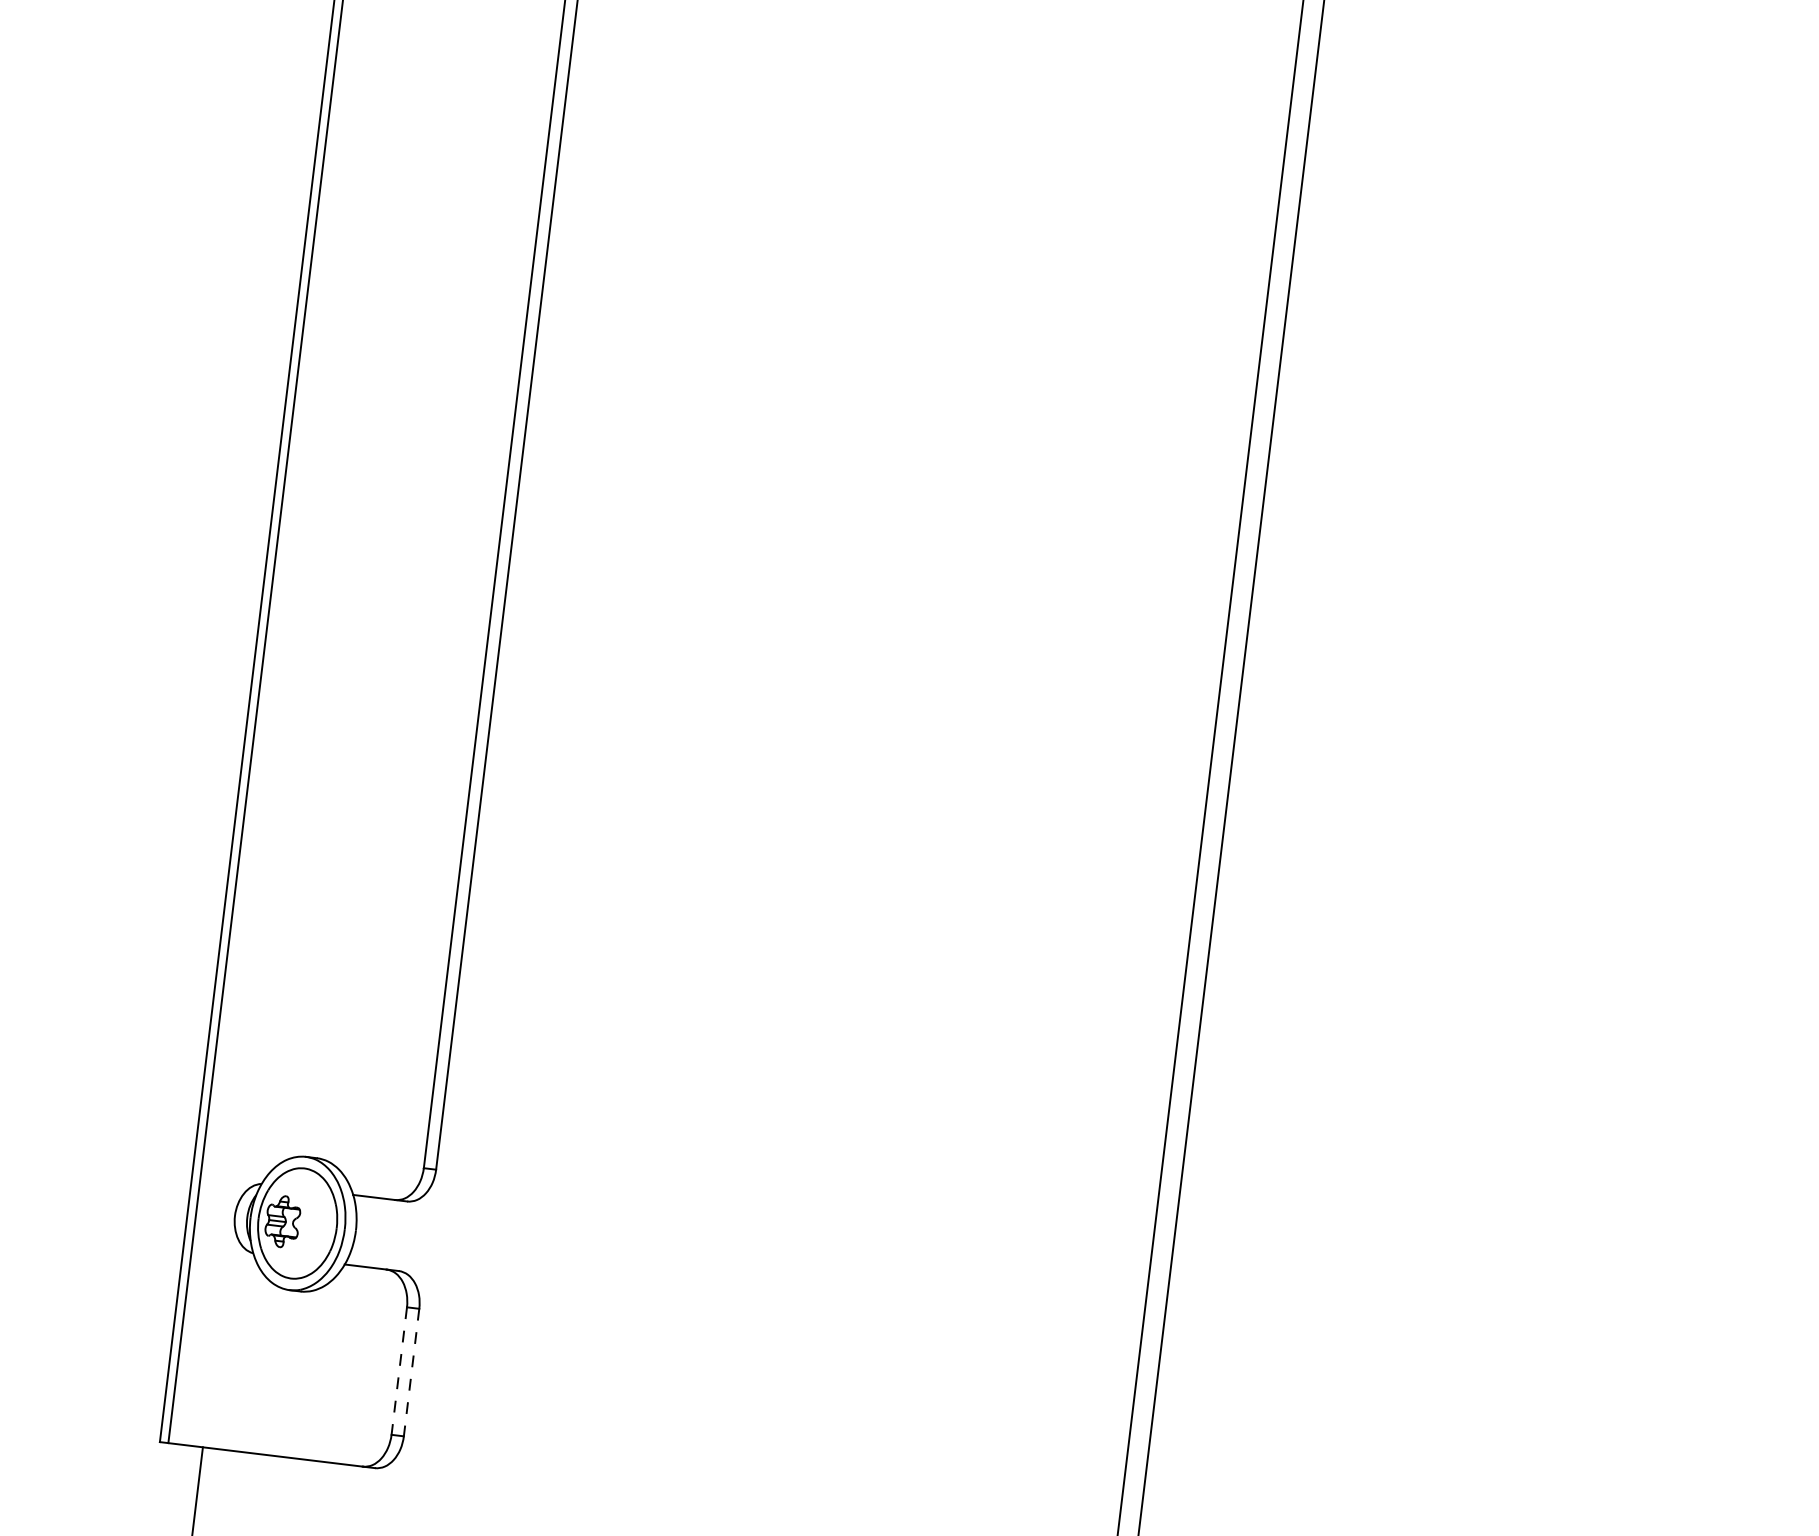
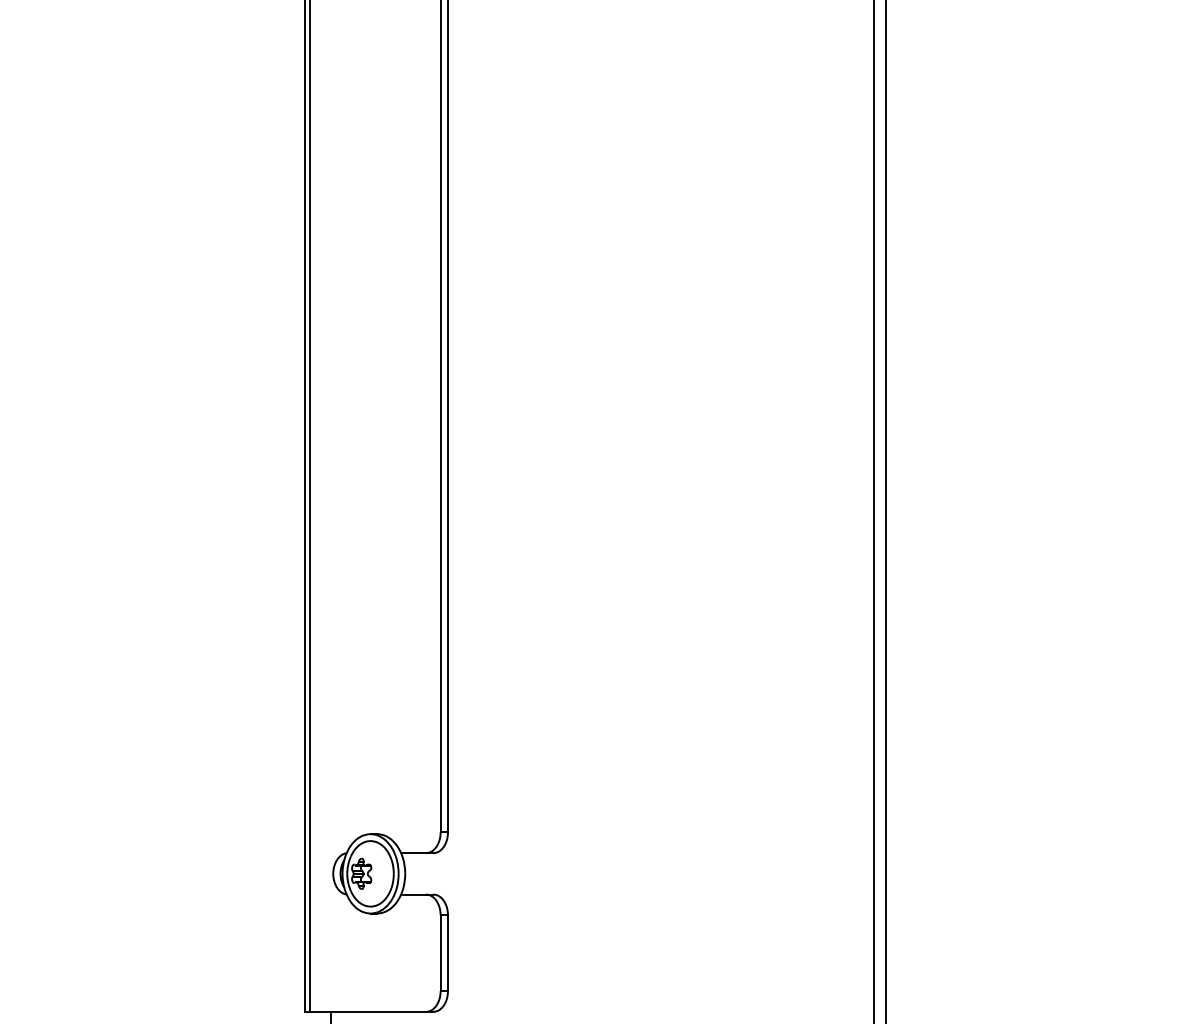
line: (398, 1371) -> (440, 953), dashed -> solid
line: (410, 1372) -> (447, 953), dashed -> solid

